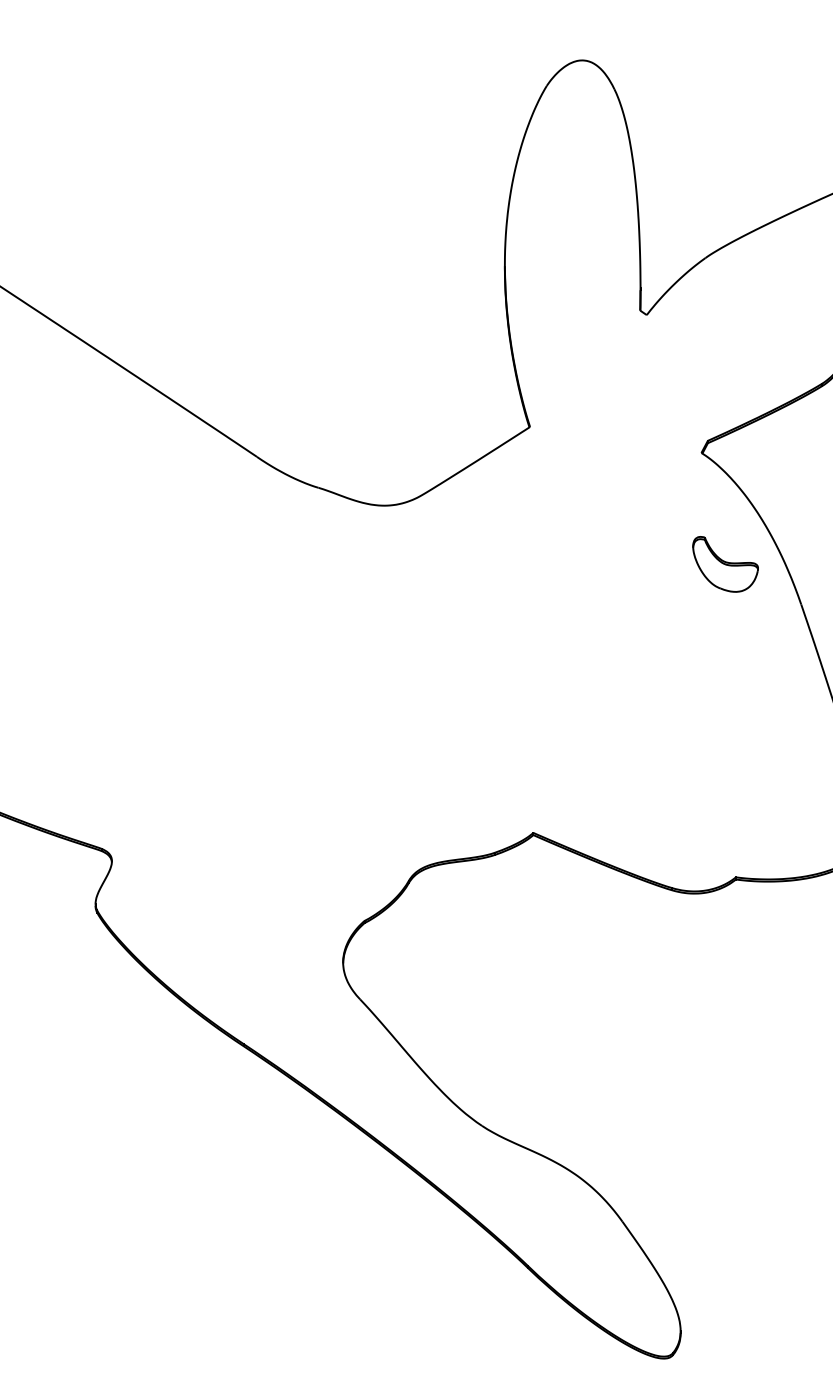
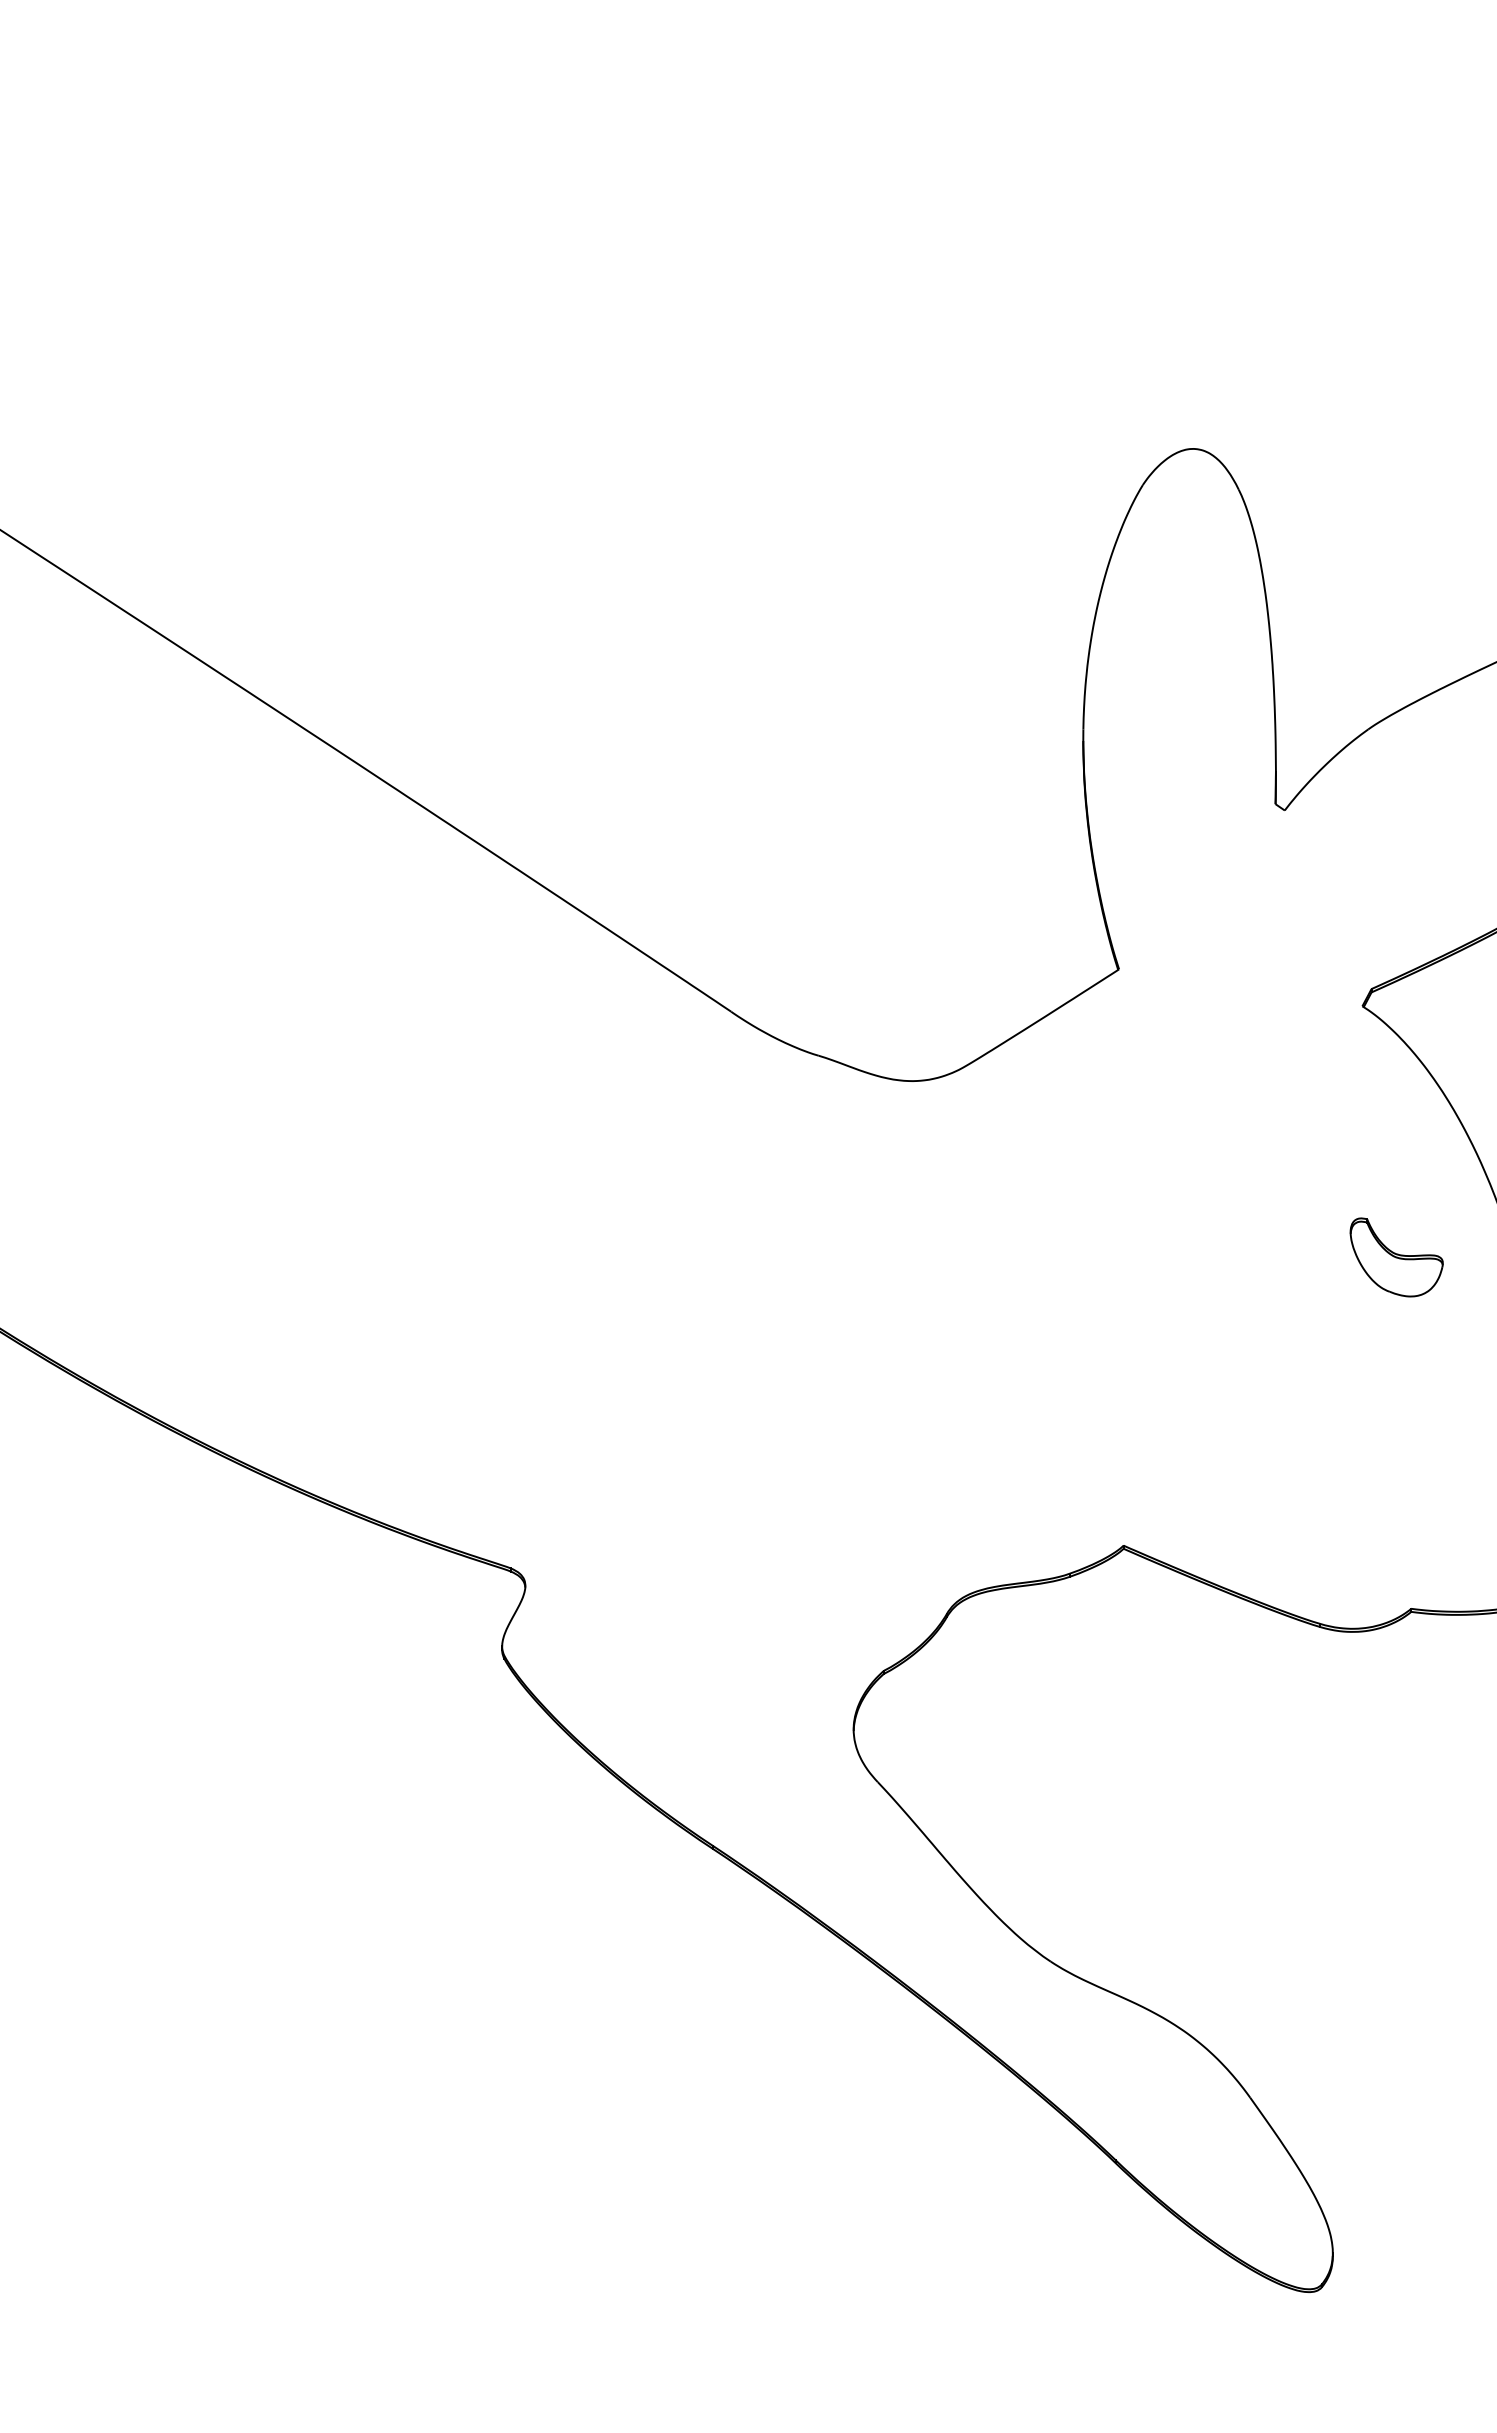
part: (725, 564) -> (1396, 1257), moved

